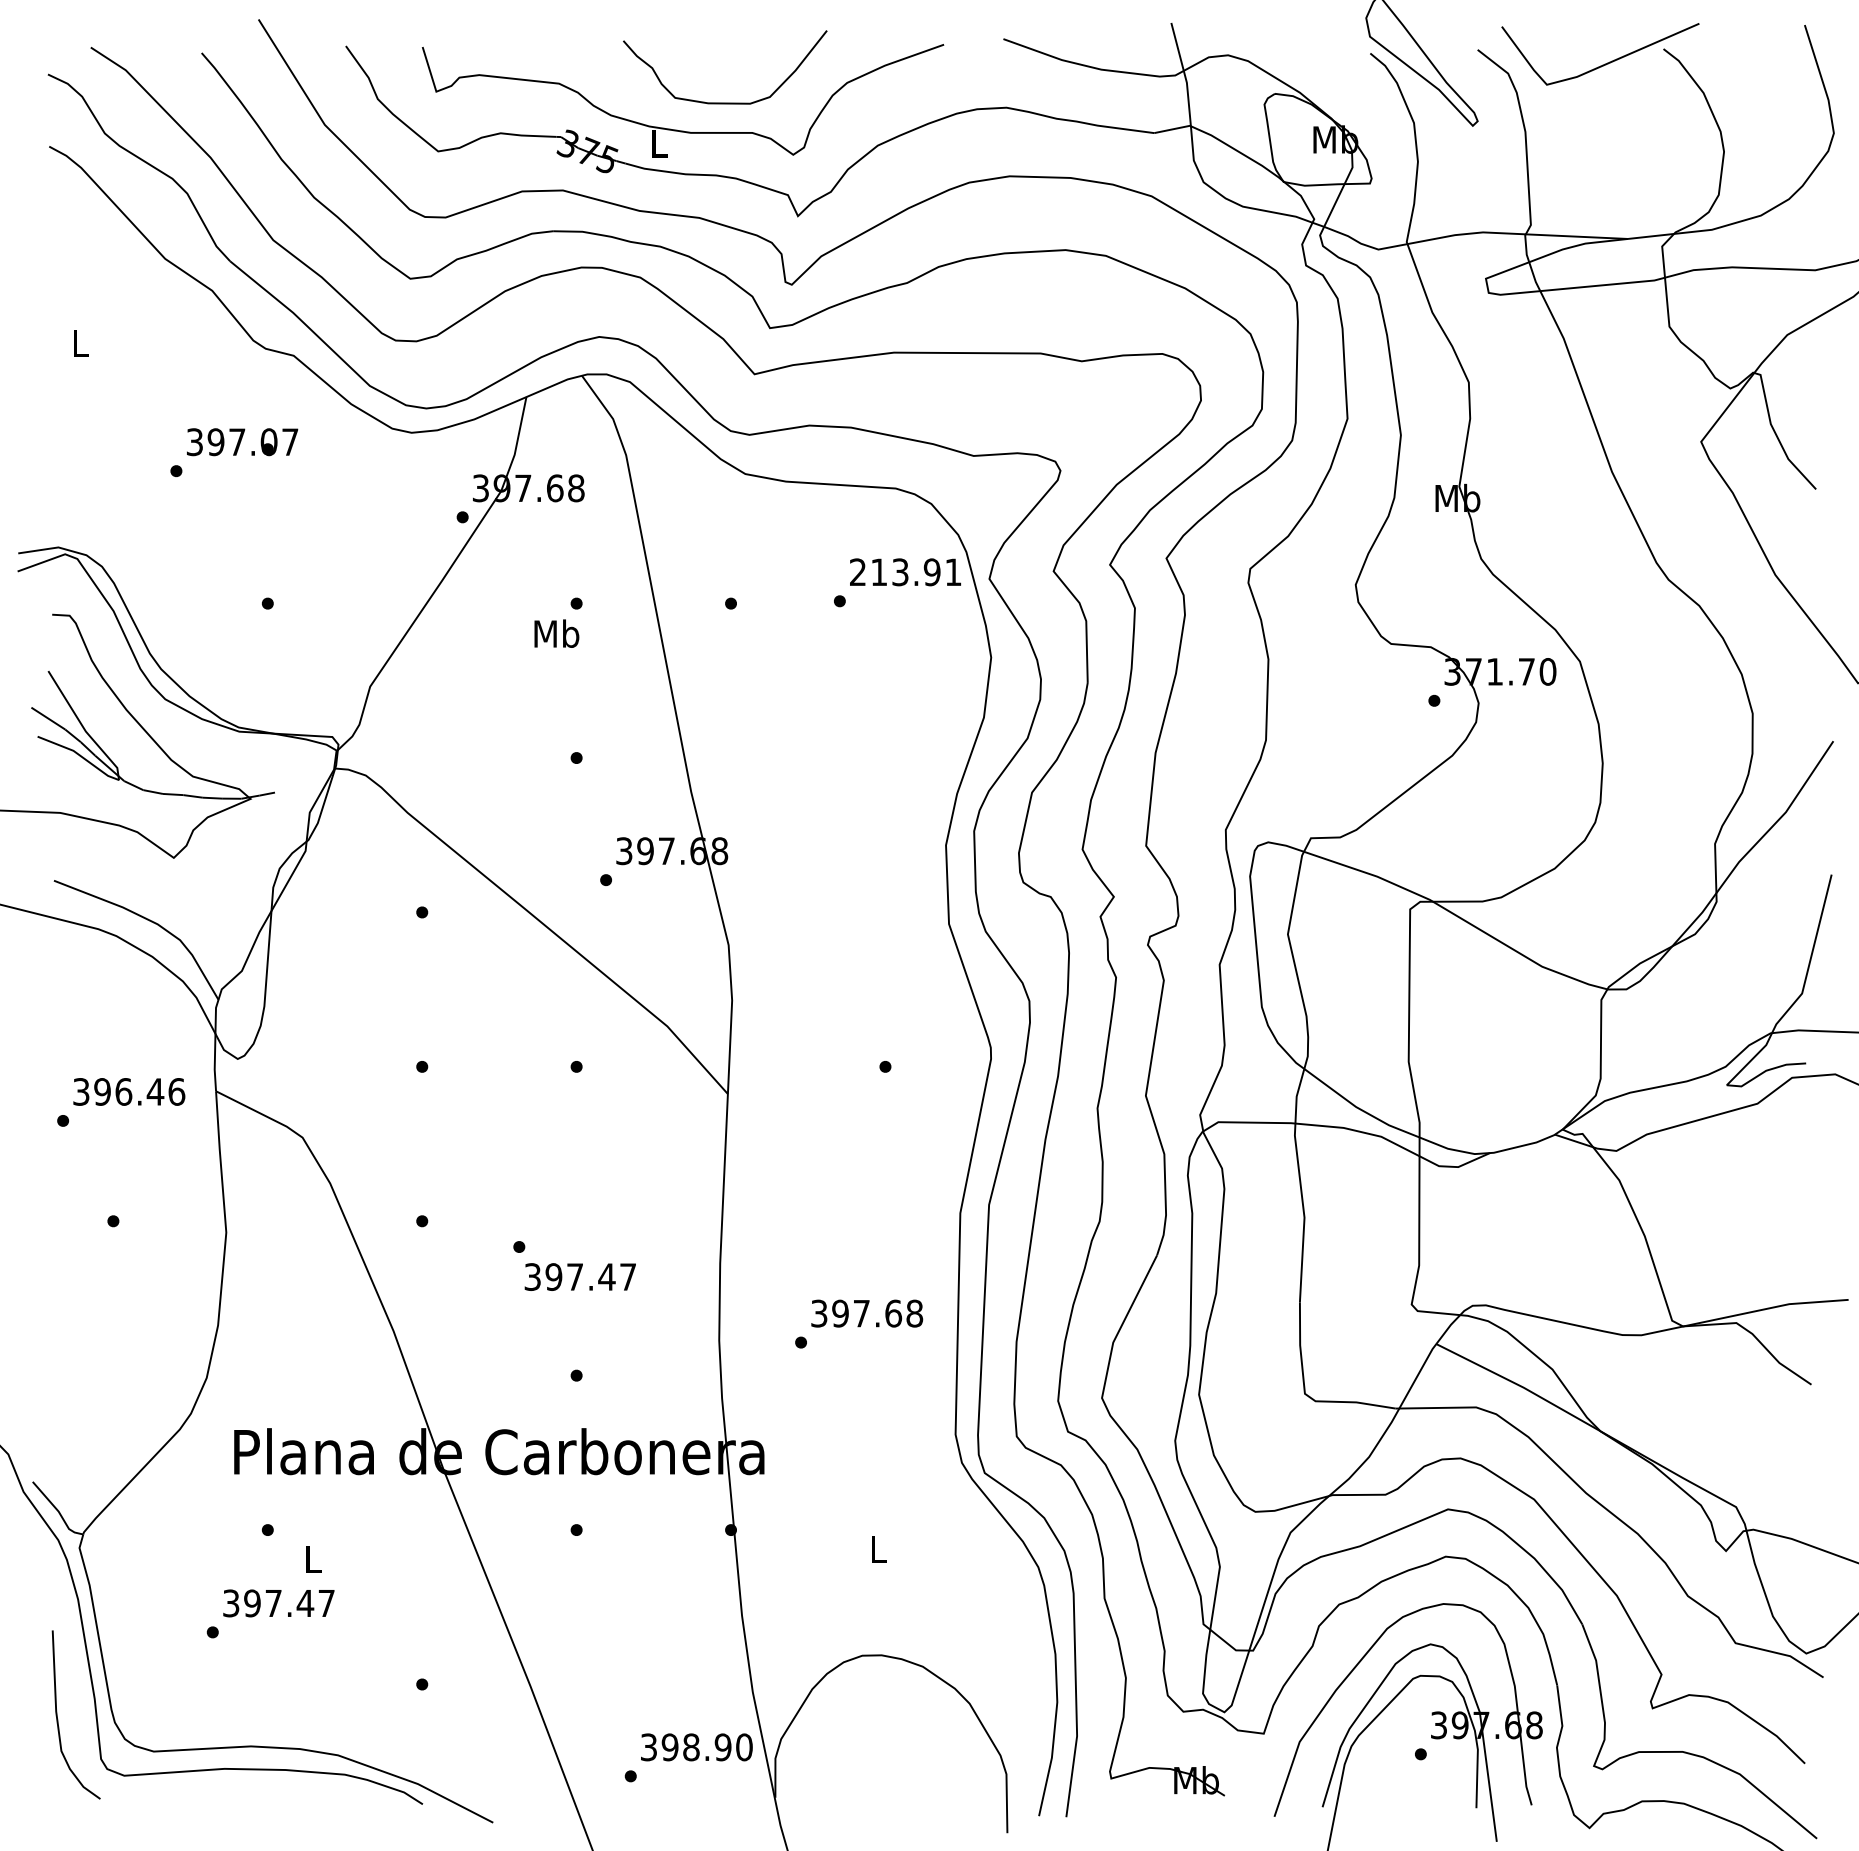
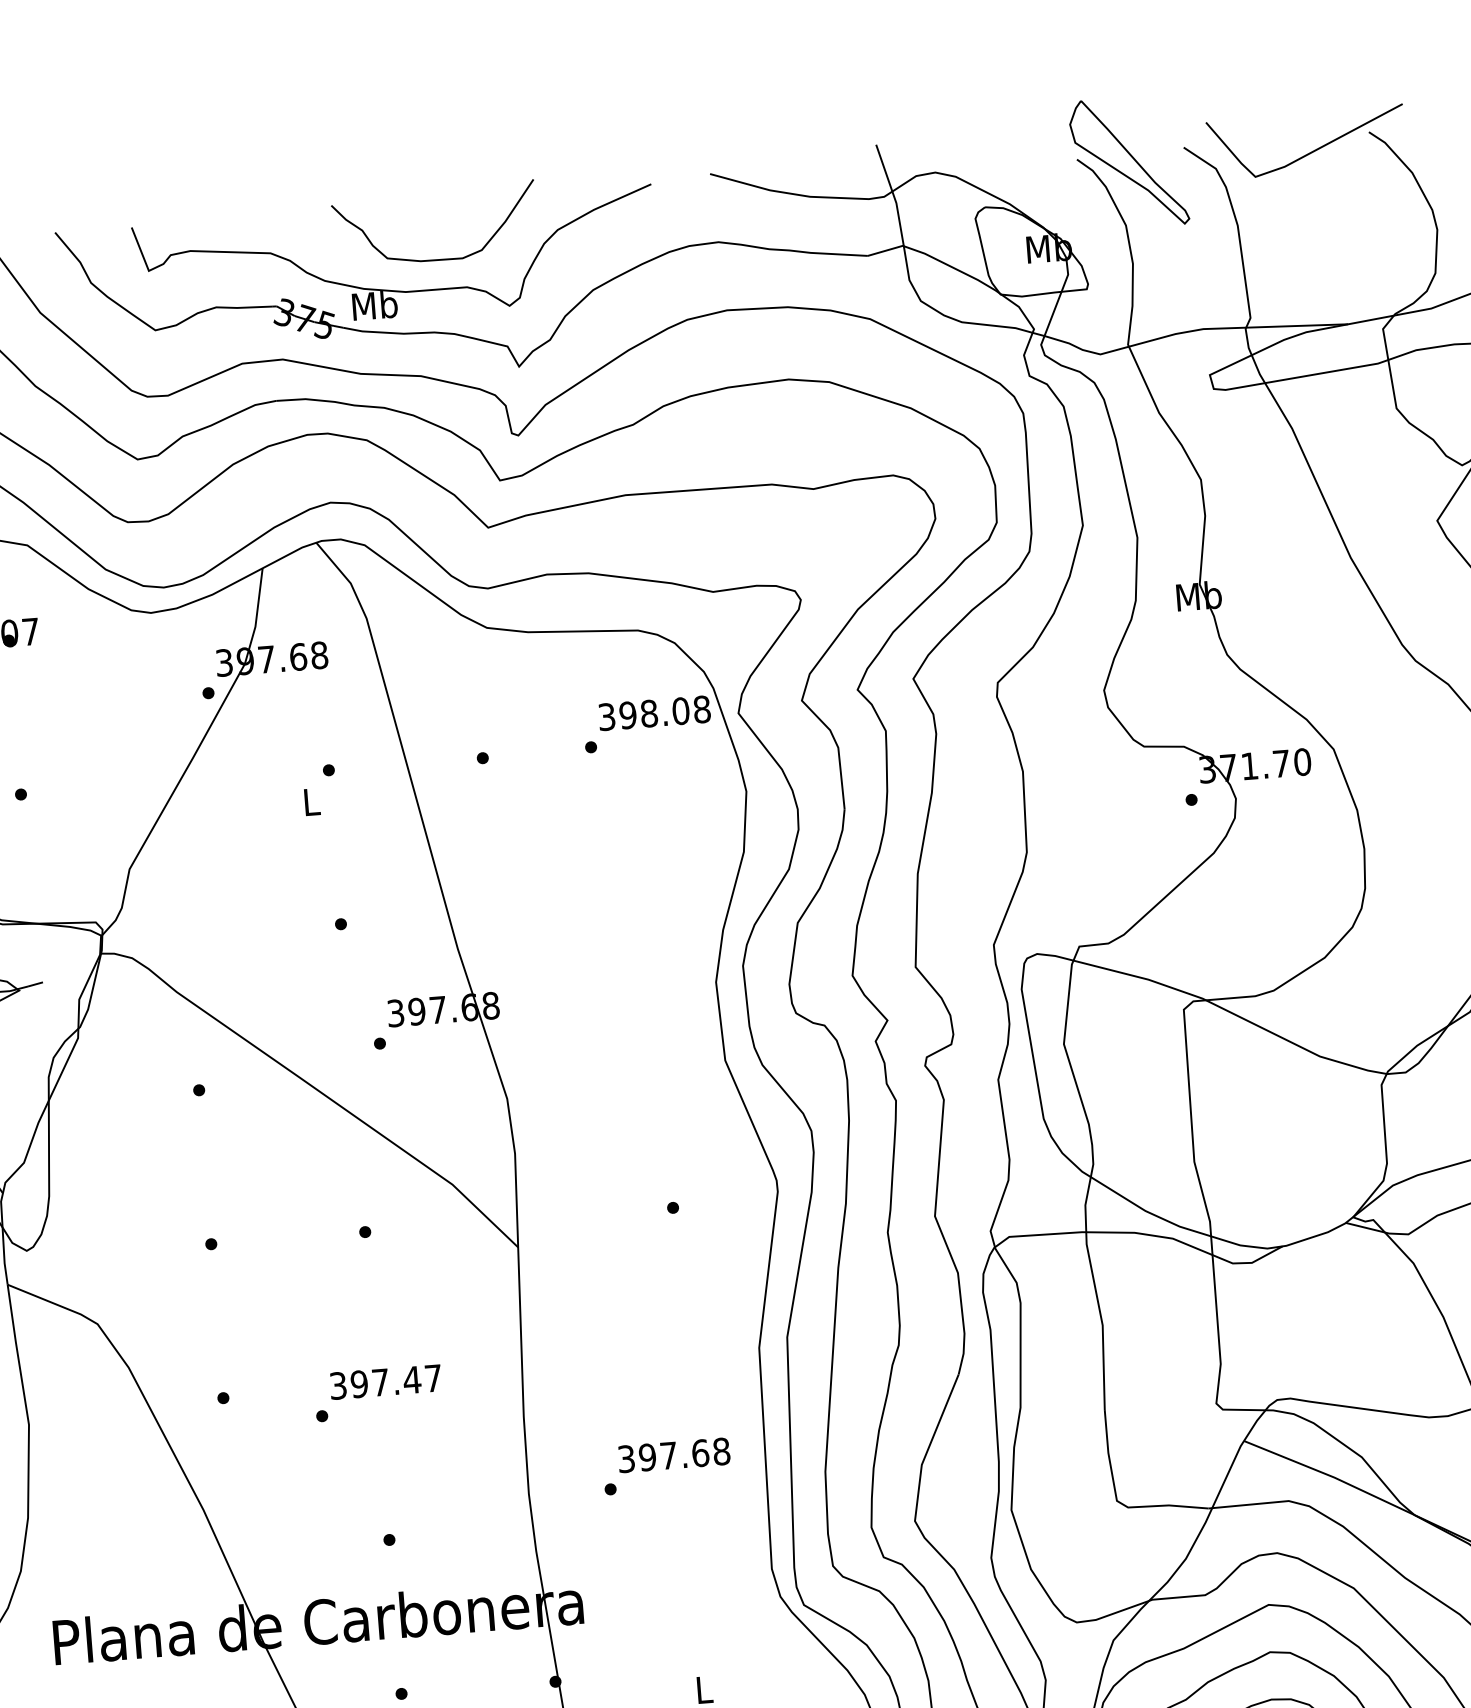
text: (658, 143) -> (374, 305), L -> Mb
text: (905, 572) -> (654, 713), 213.91 -> 398.08
text: (556, 633) -> (311, 801), Mb -> L
text: (579, 1276) -> (384, 1381), moved

